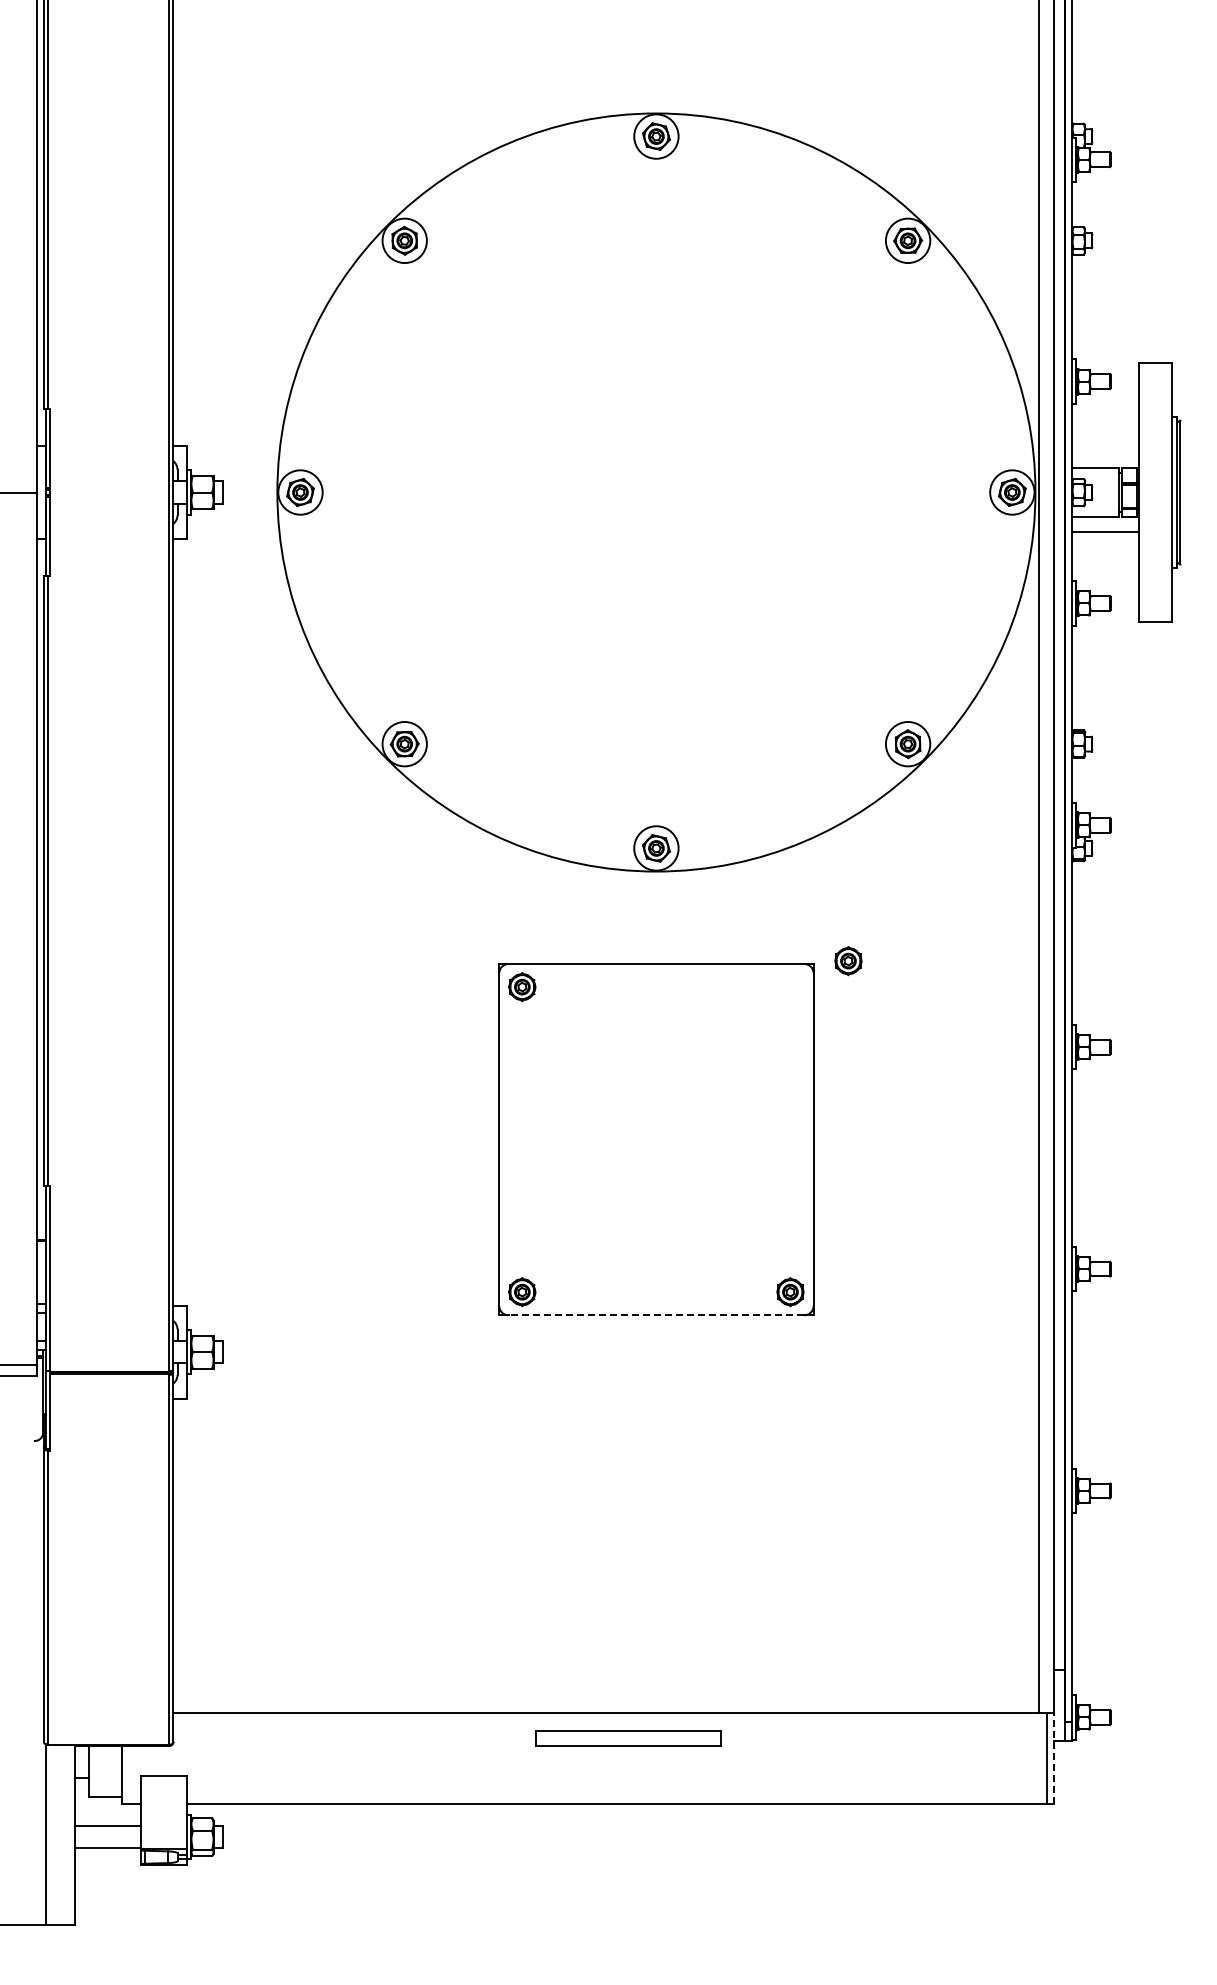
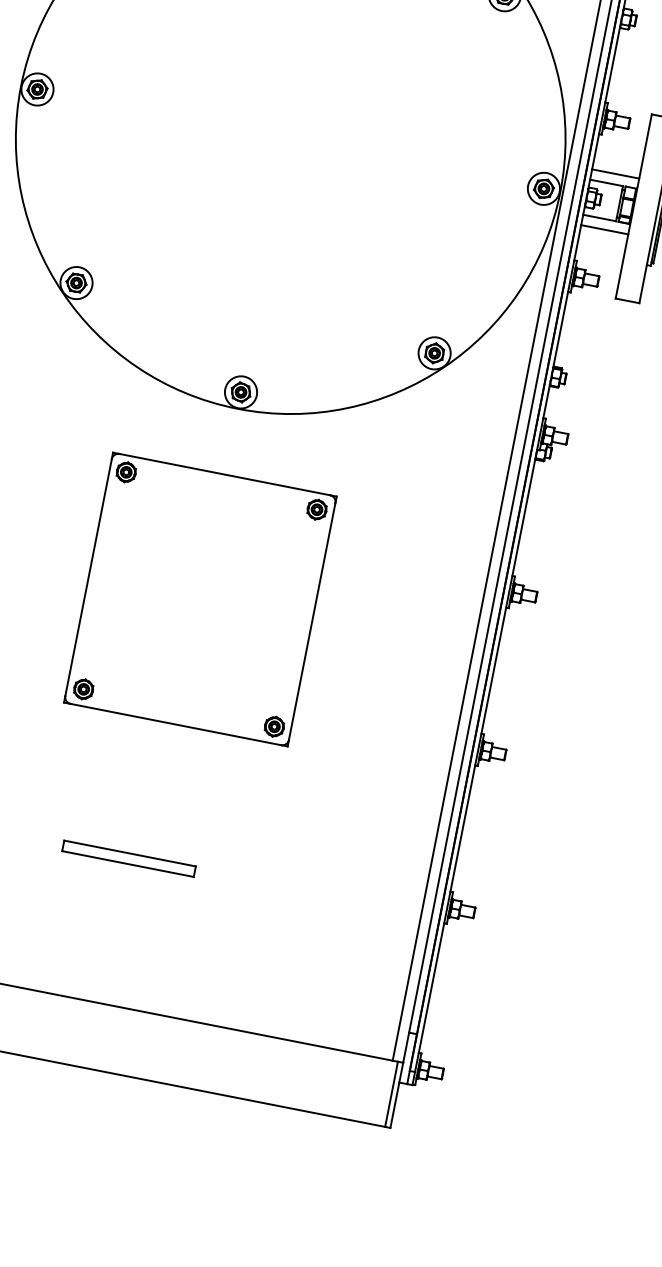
line: (1105, 453) -> (615, 174), added
part: (848, 961) -> (317, 510), moved
line: (656, 1315) -> (175, 724), dashed -> solid
part: (628, 1738) -> (128, 858), moved
line: (1053, 1758) -> (396, 1095), dashed -> solid

